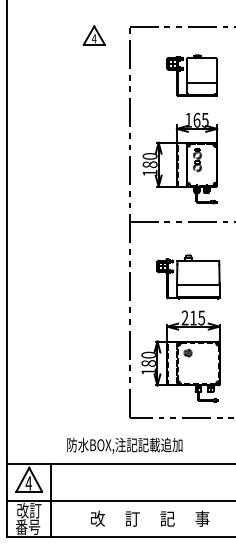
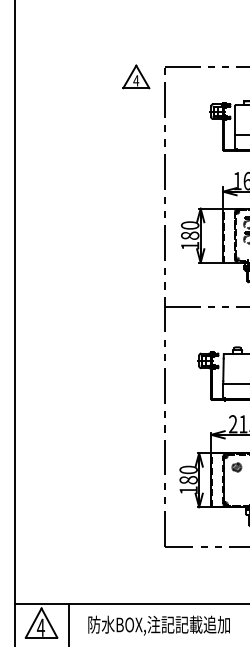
part: (93, 35) -> (135, 76), moved
text: (124, 445) -> (158, 625), moved

